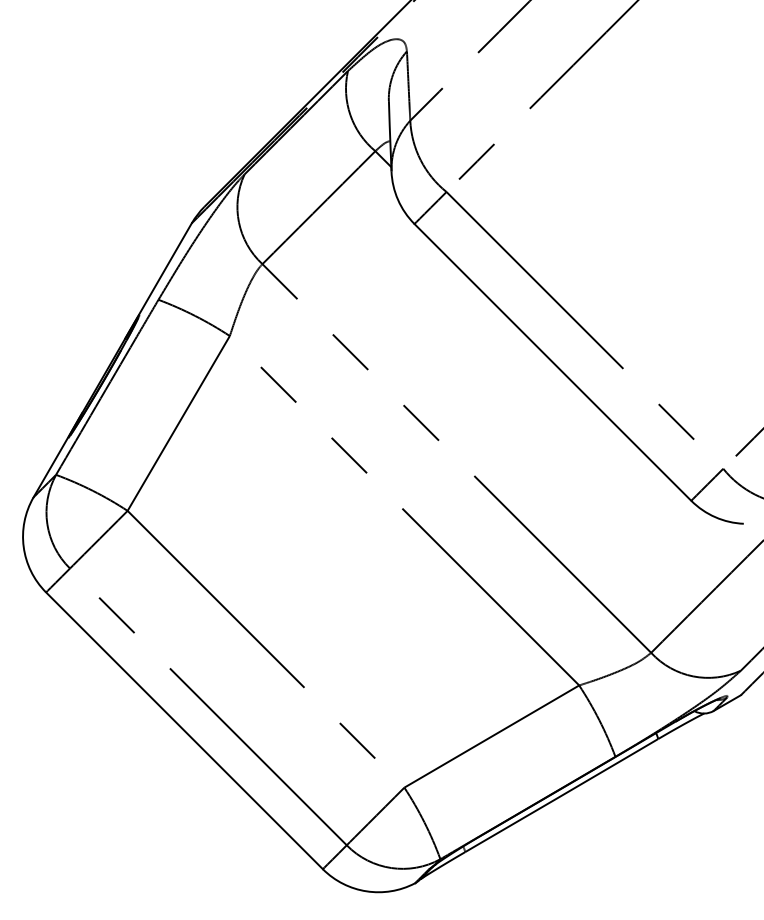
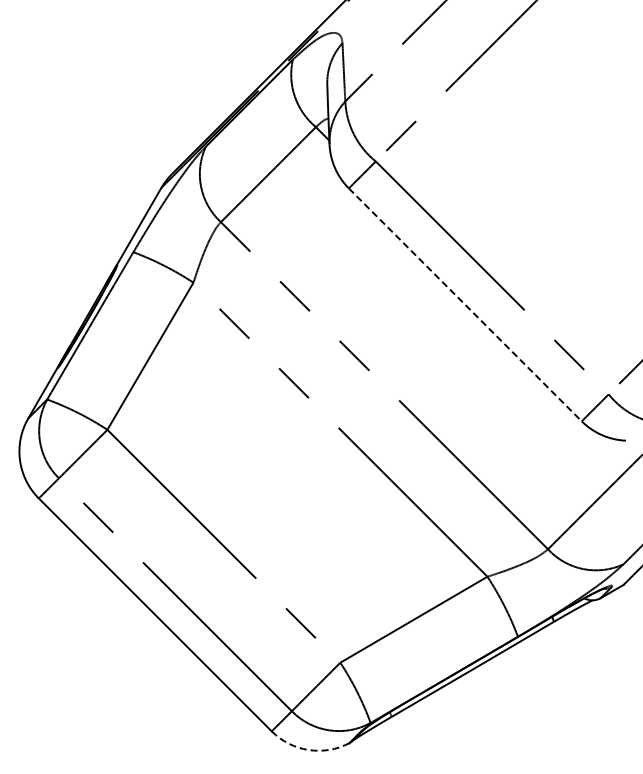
line: (553, 361) -> (465, 304), solid -> dashed
arc: (366, 891) -> (308, 750), solid -> dashed

